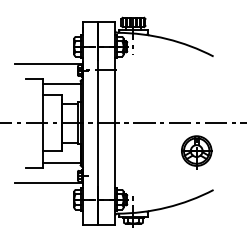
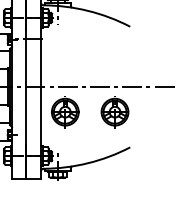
part: (141, 152) -> (65, 113), added

